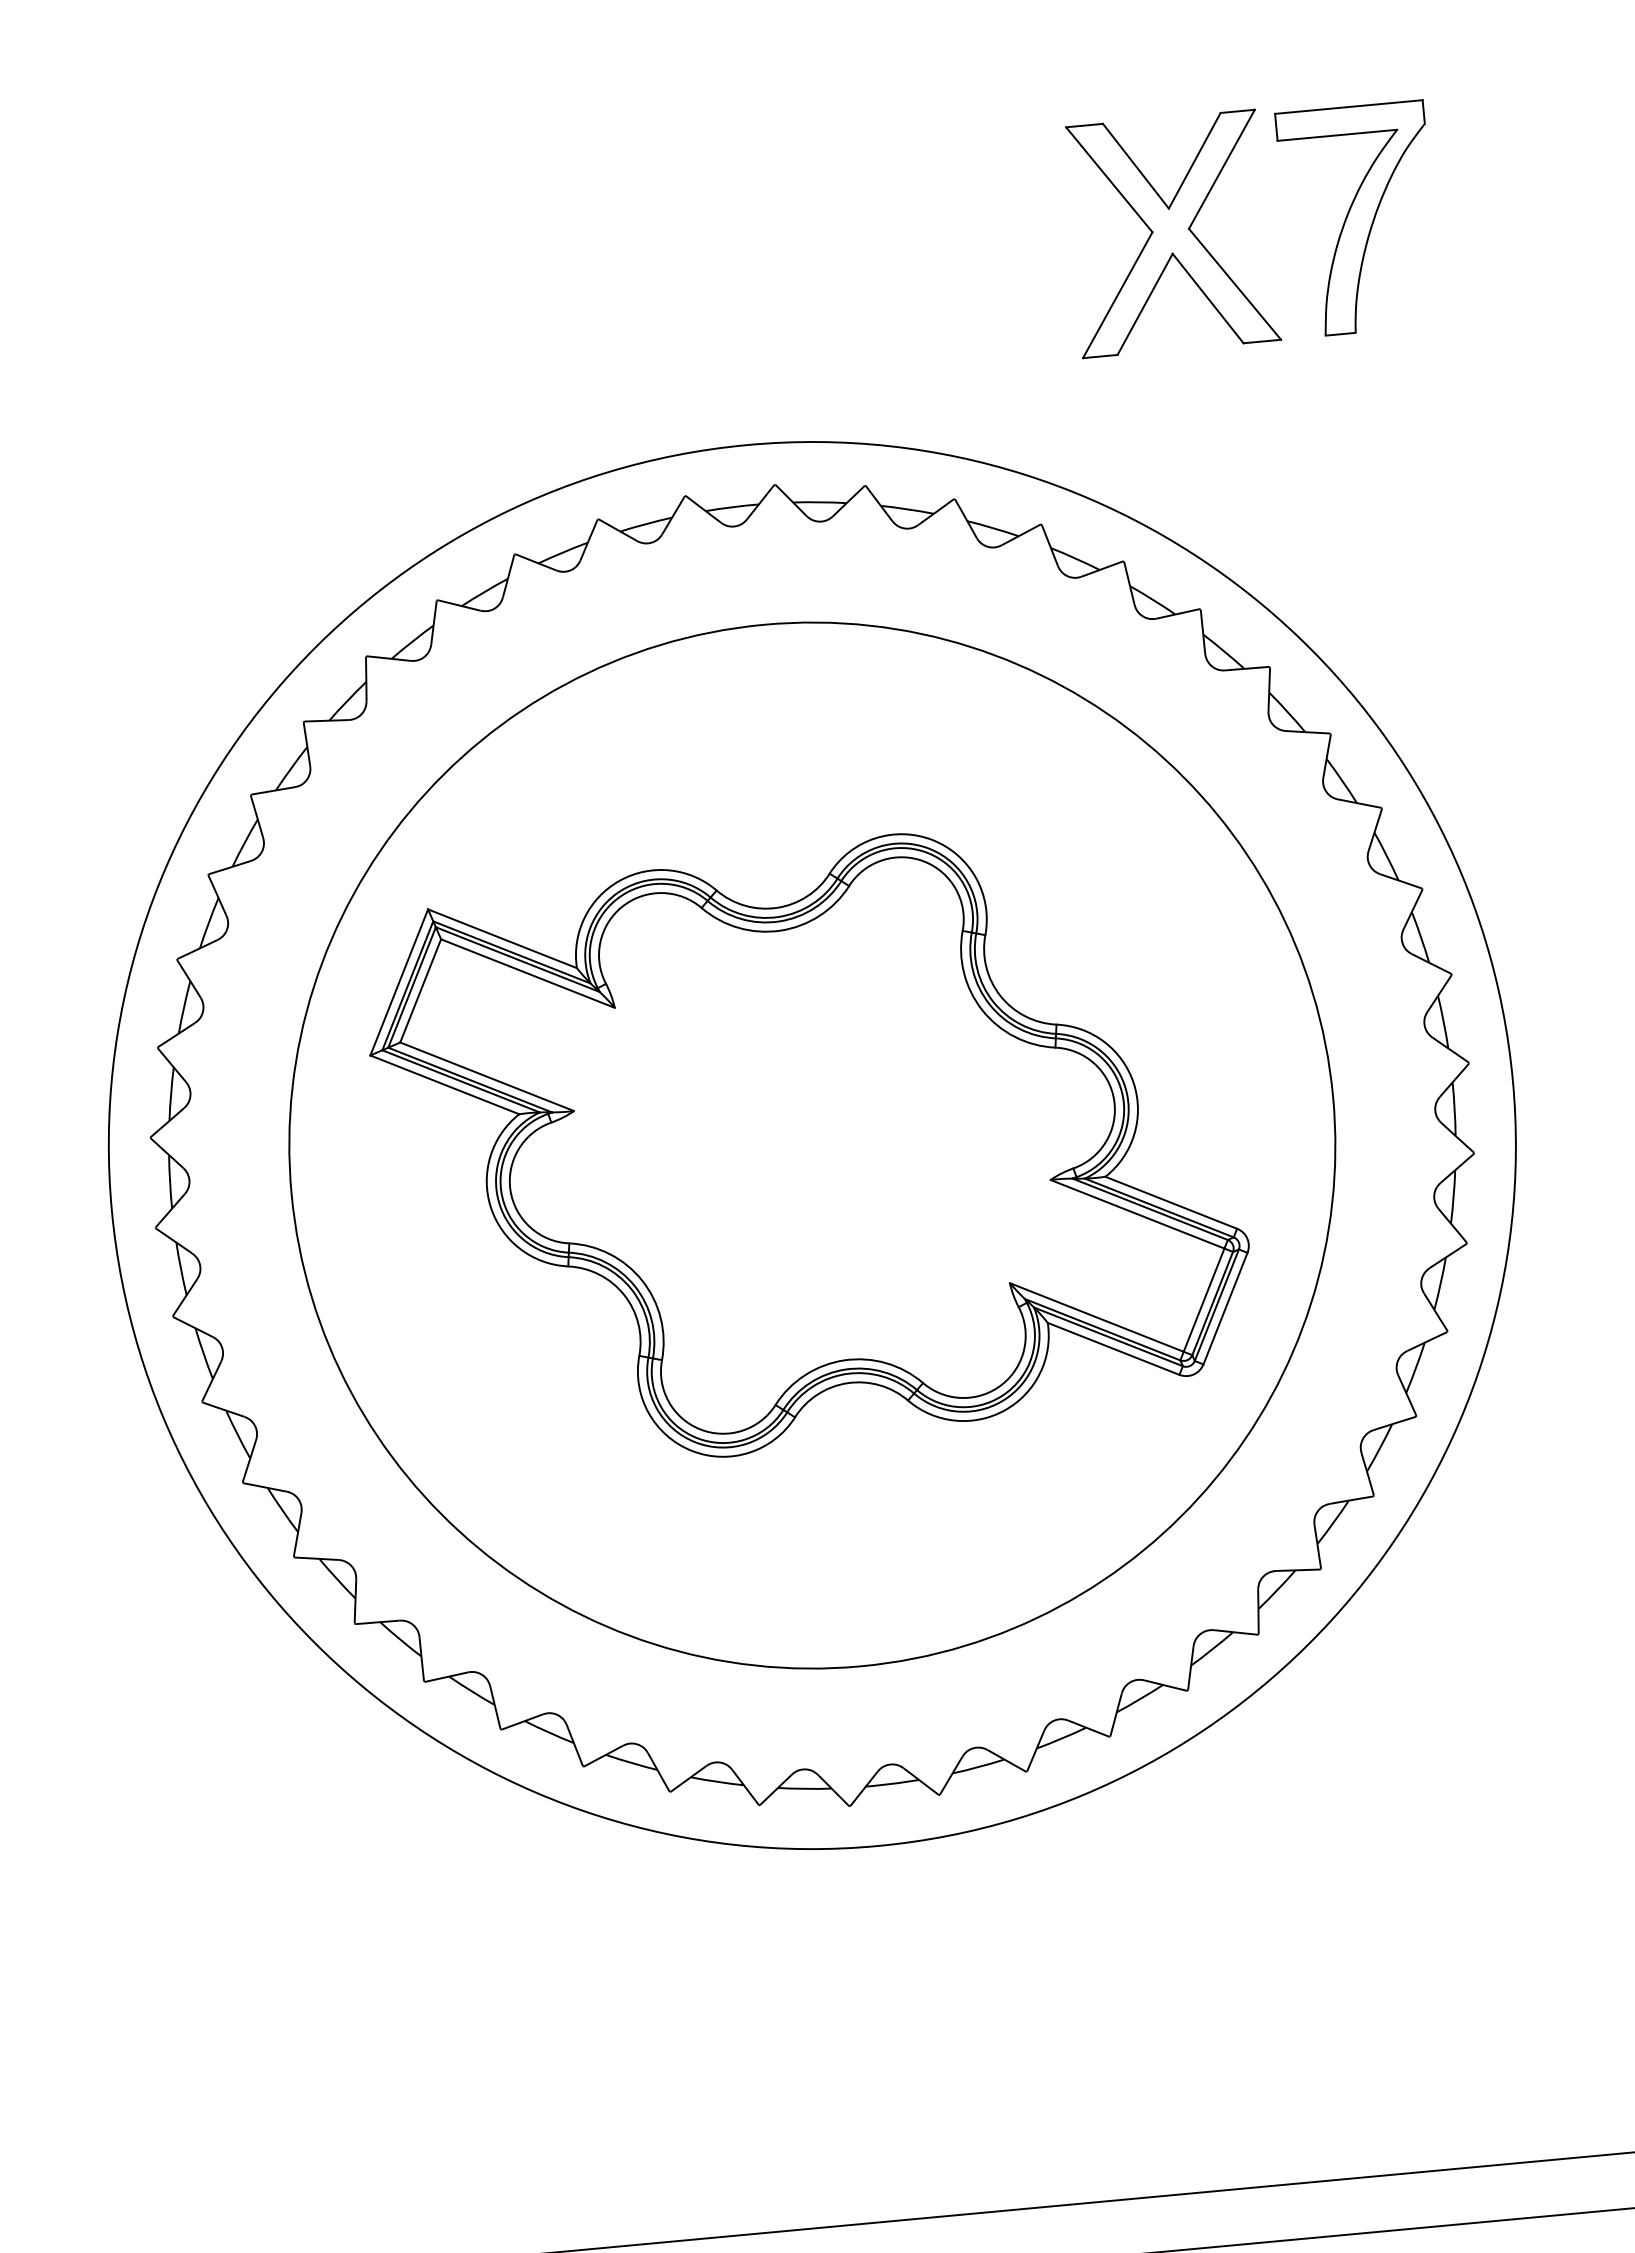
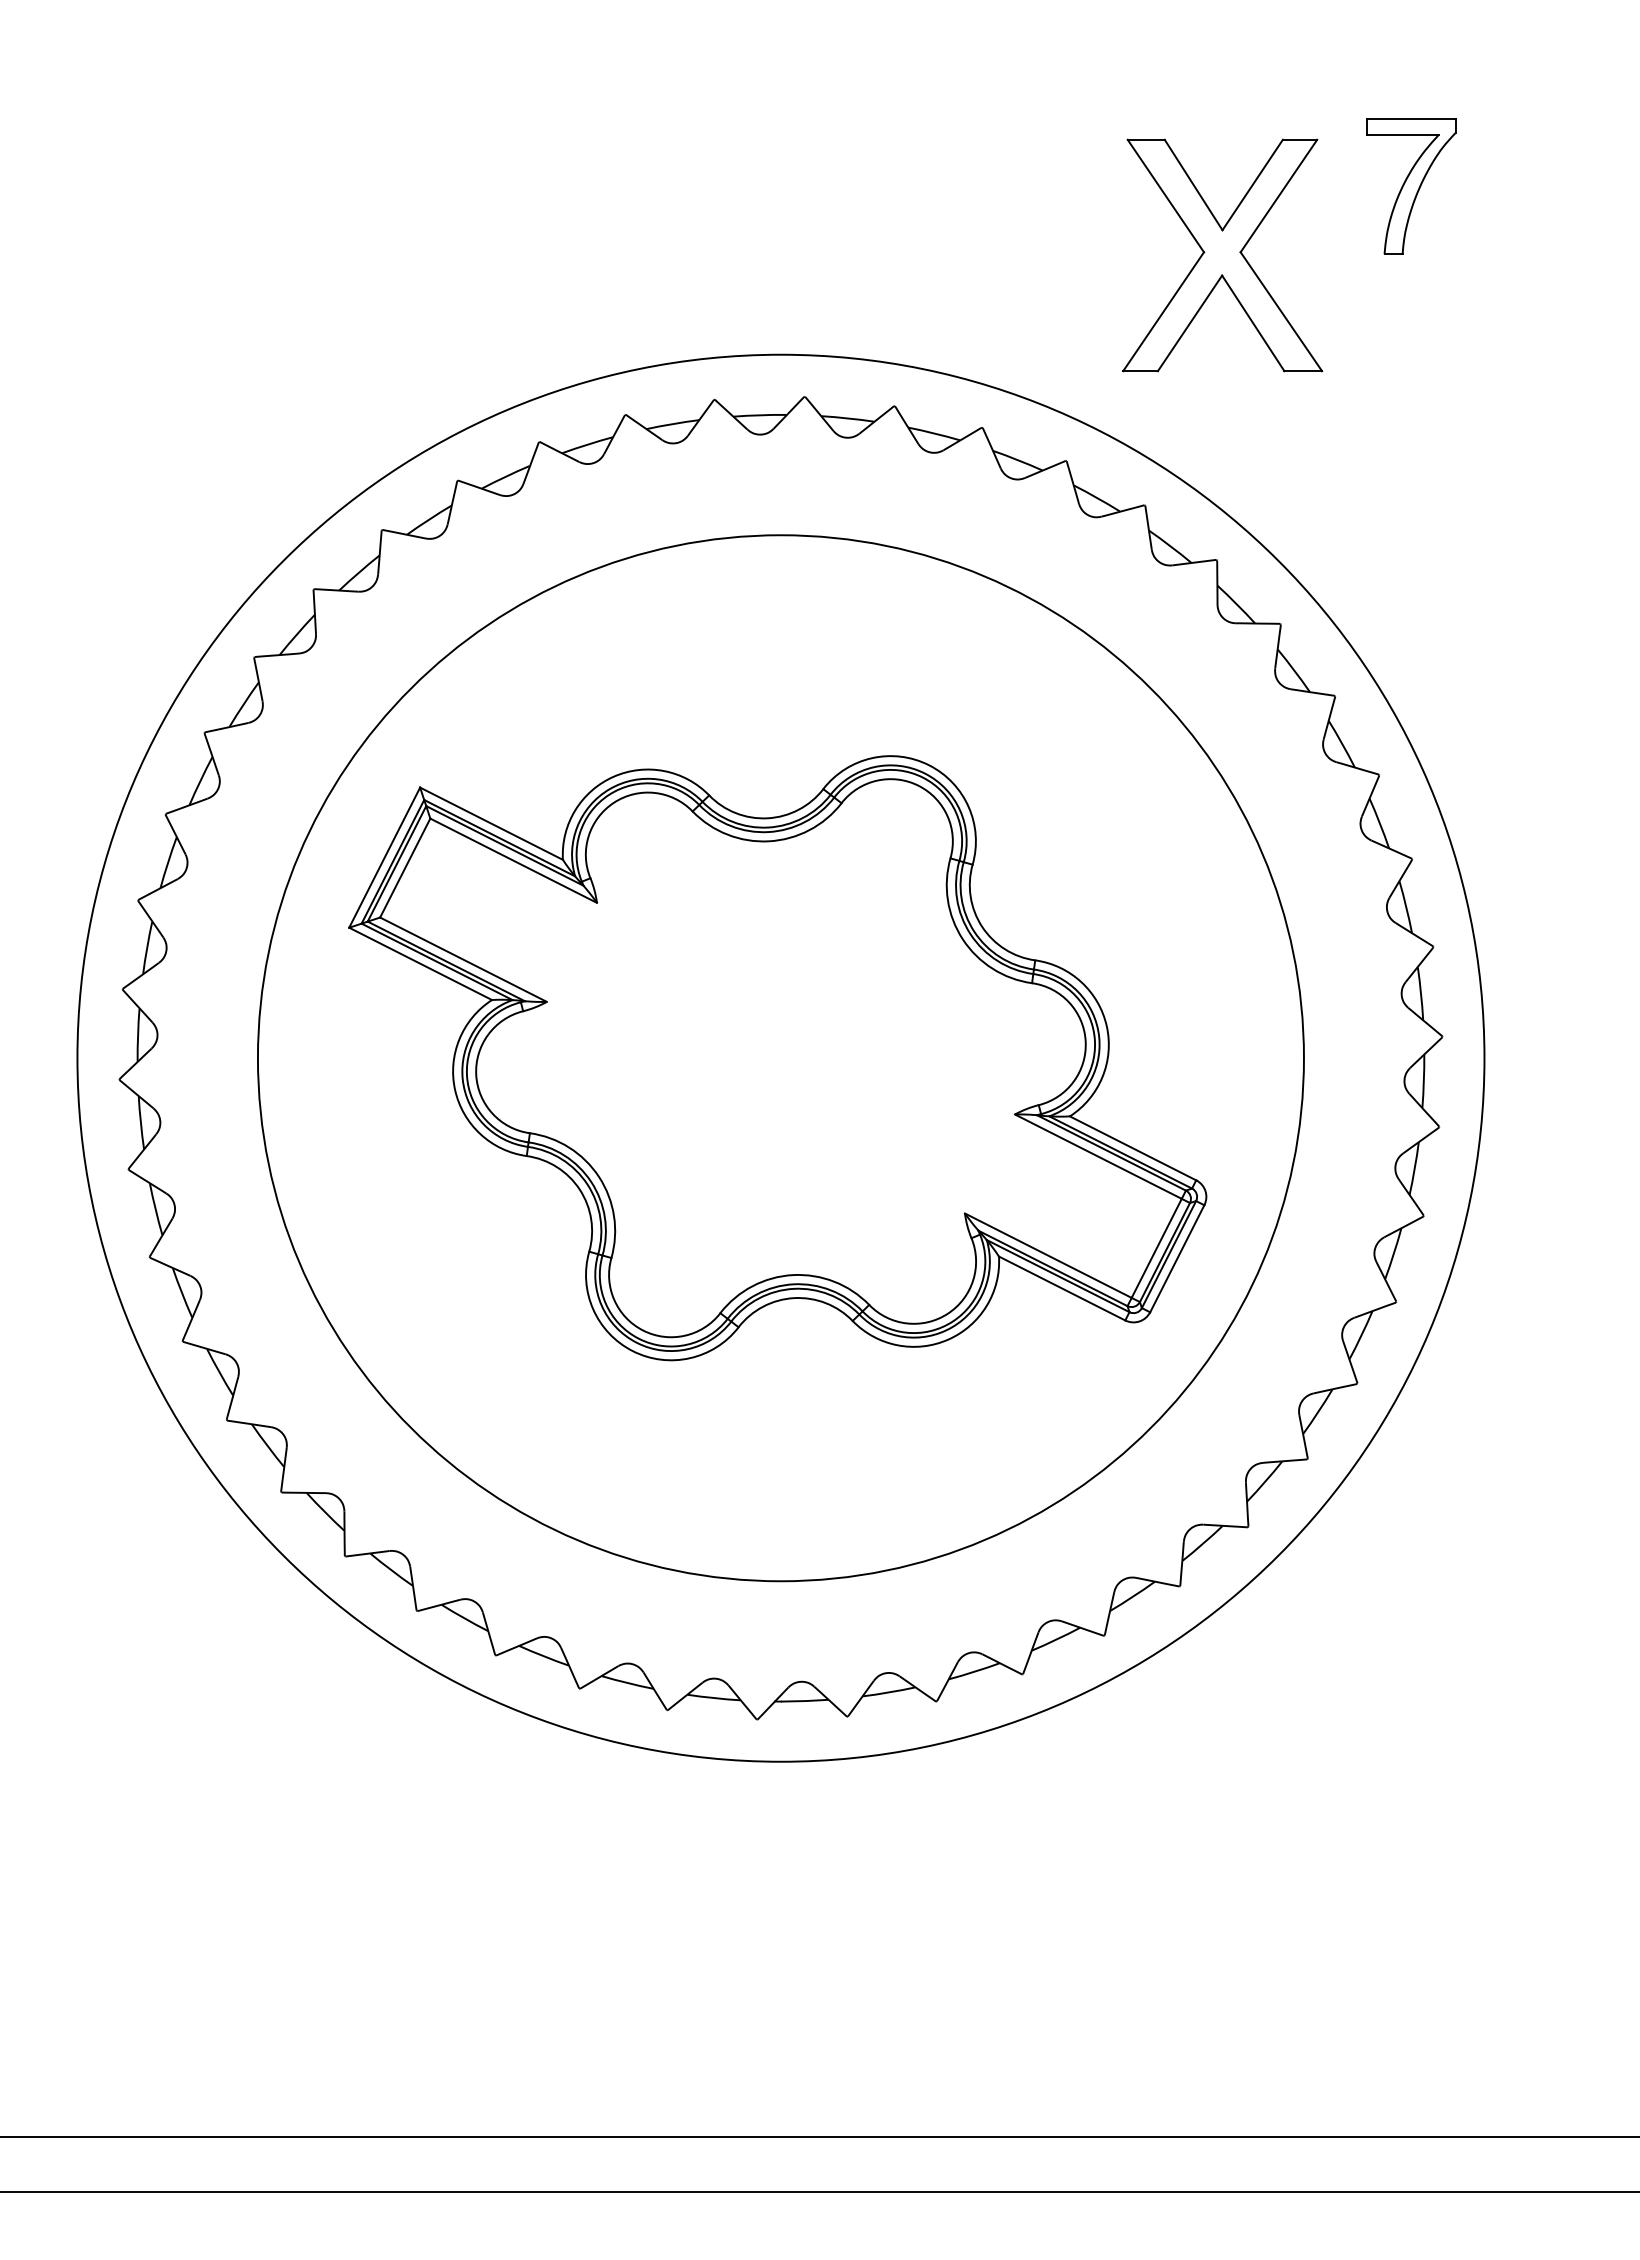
part: (1358, 219) -> (1410, 186), size x0.6
part: (1171, 233) -> (1222, 255), moved

